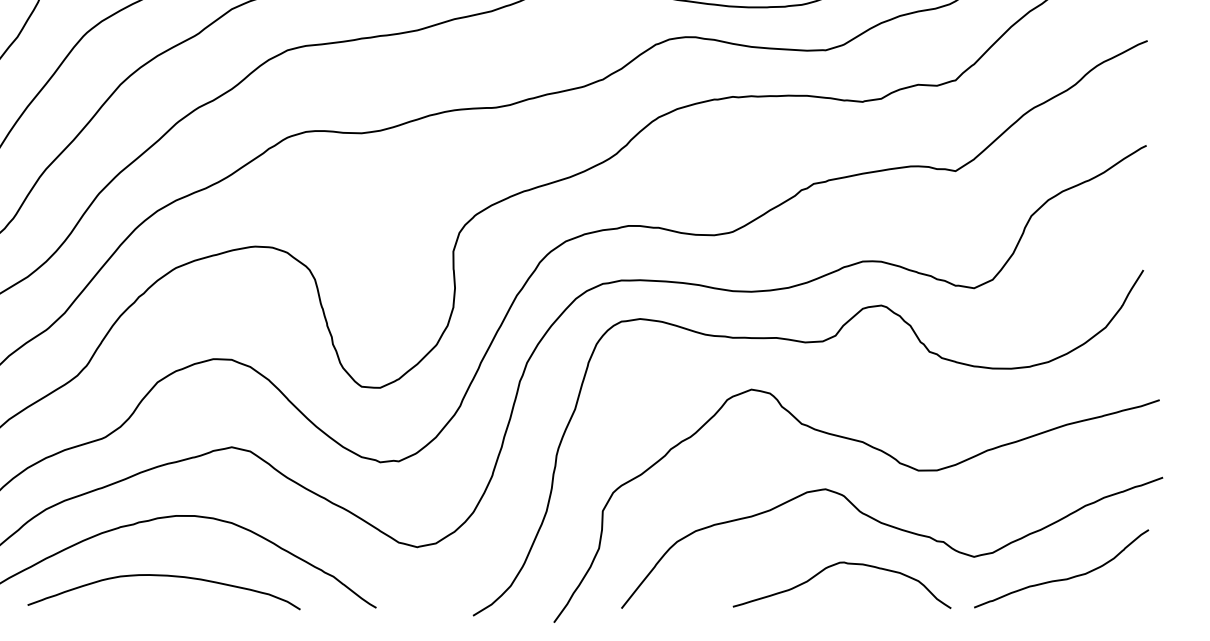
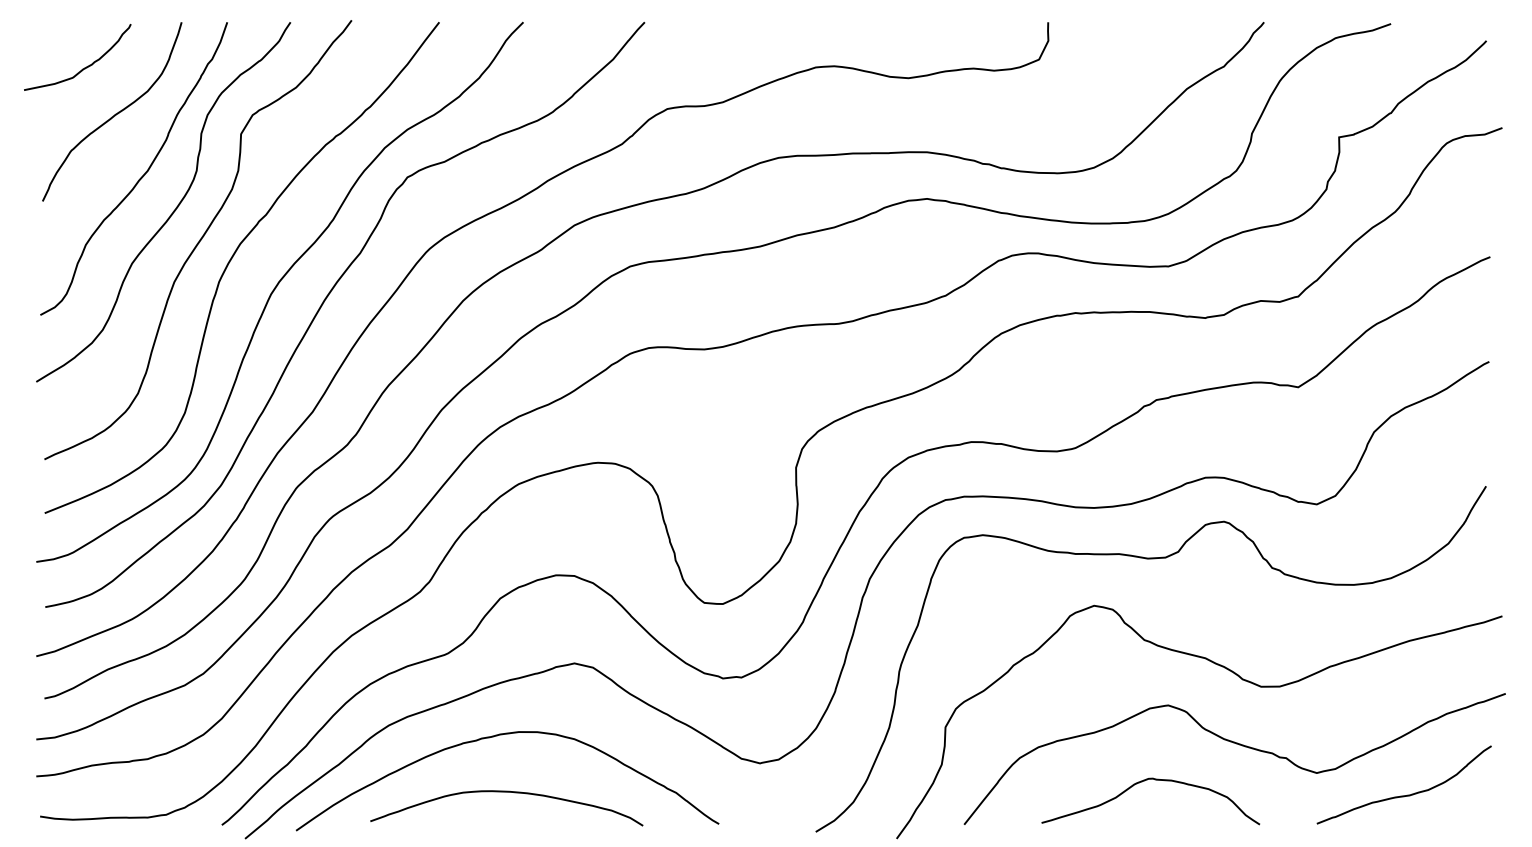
curve: (833, 566) -> (1142, 782), moved

